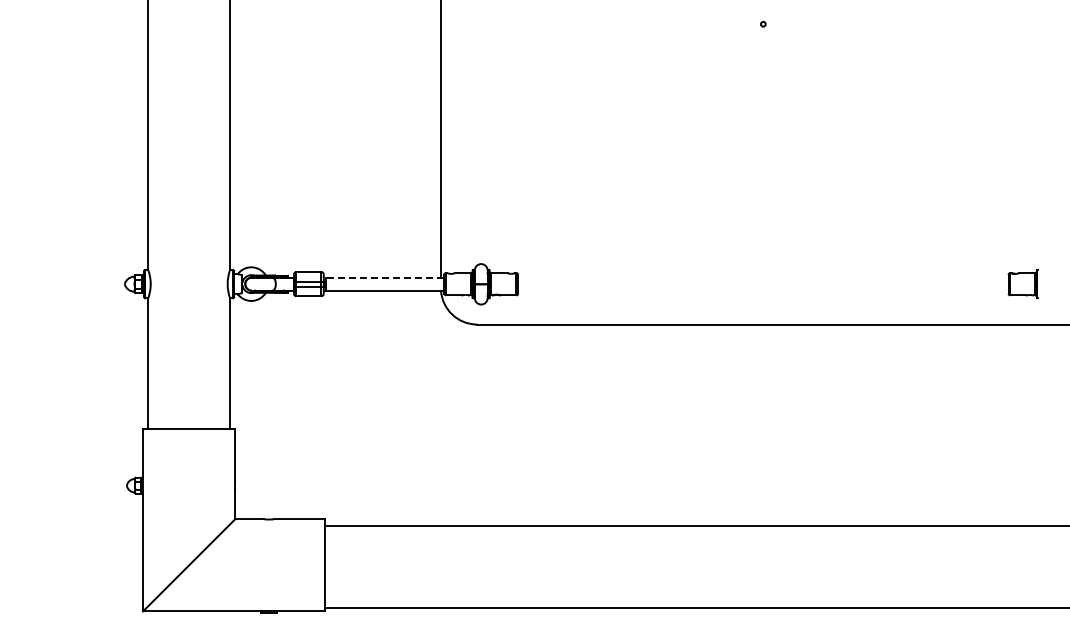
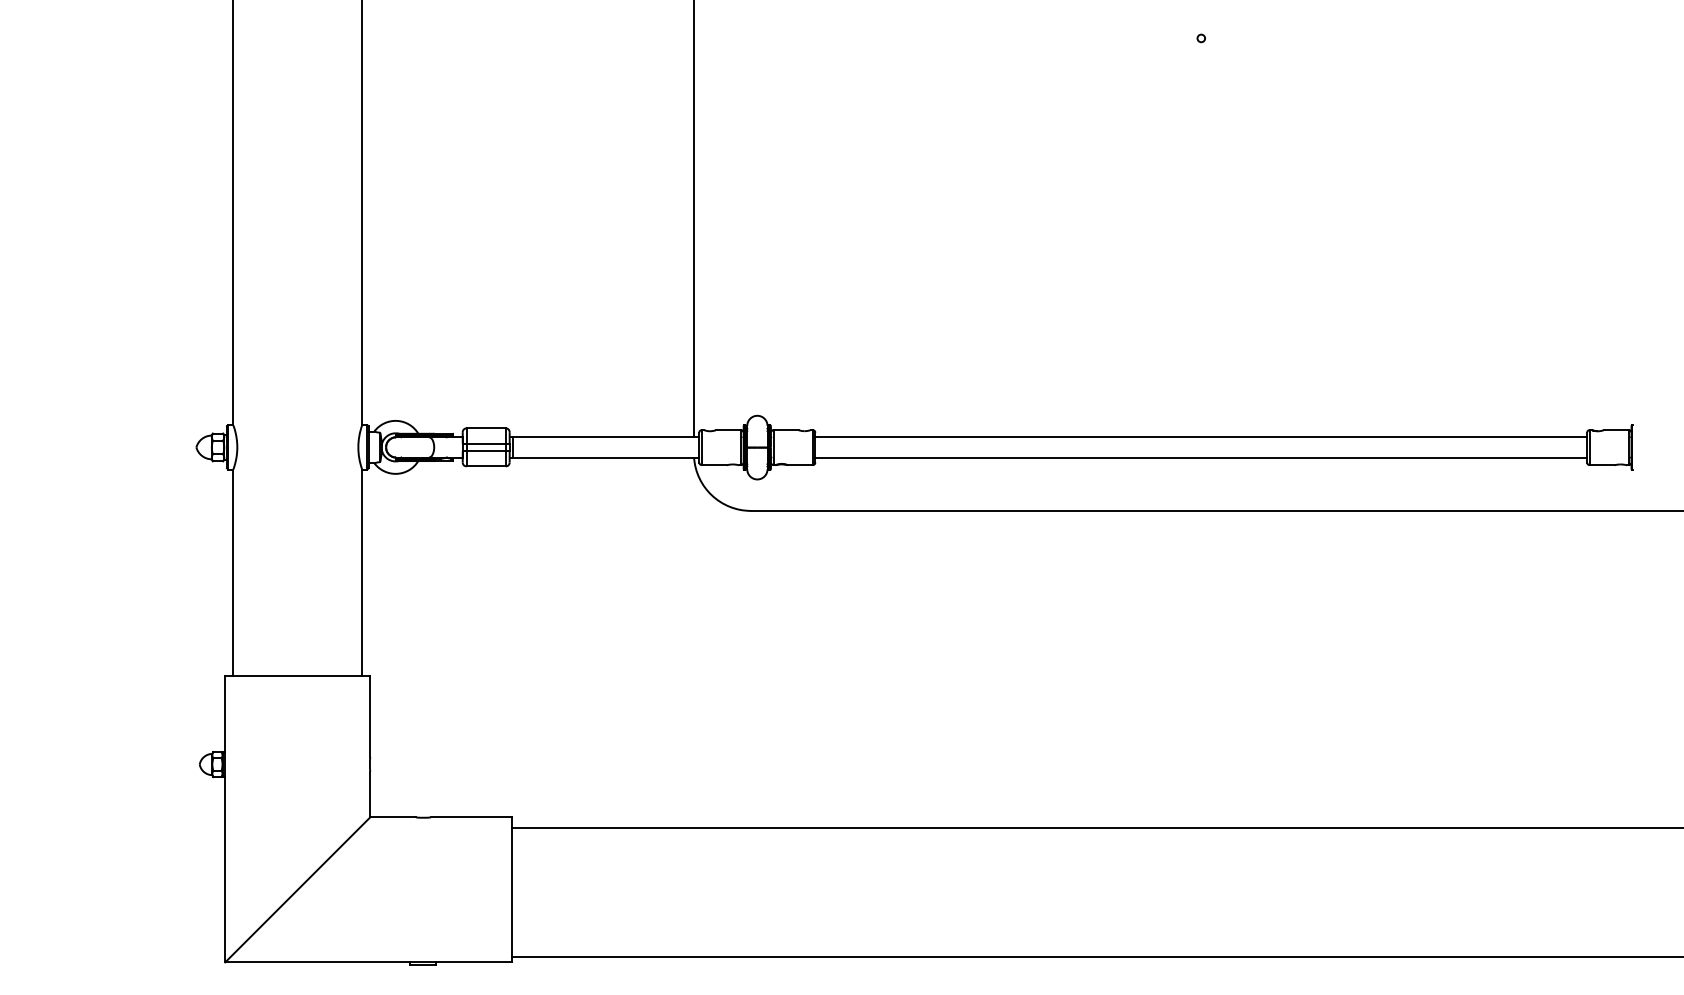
line: (383, 277) -> (603, 436), dashed -> solid
line: (763, 277) -> (1201, 436), added
line: (763, 290) -> (1201, 457), added

